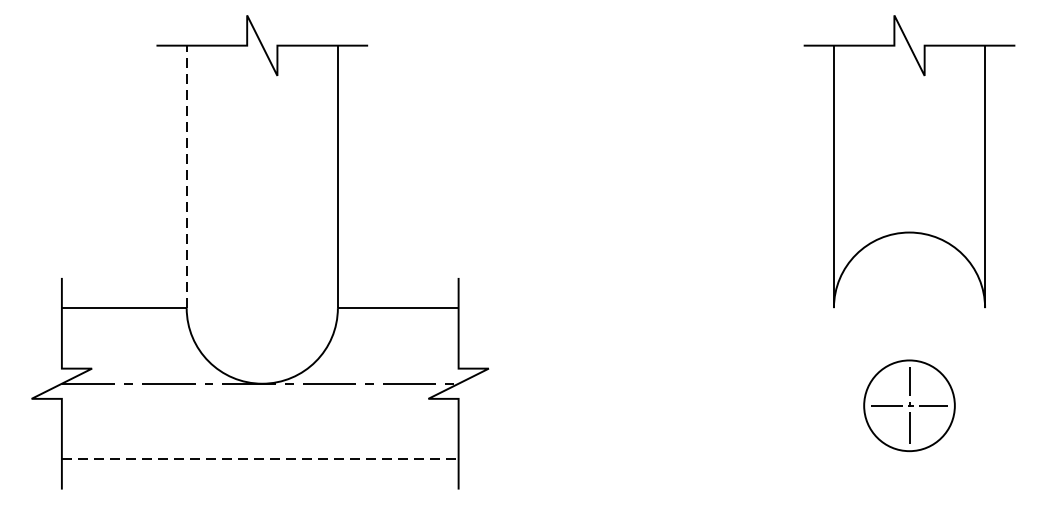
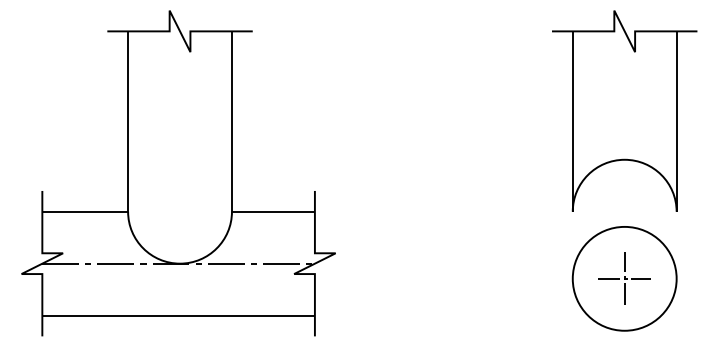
line: (187, 176) -> (128, 121), dashed -> solid
circle: (909, 405) -> (624, 278), size x1.67
line: (261, 459) -> (179, 315), dashed -> solid

